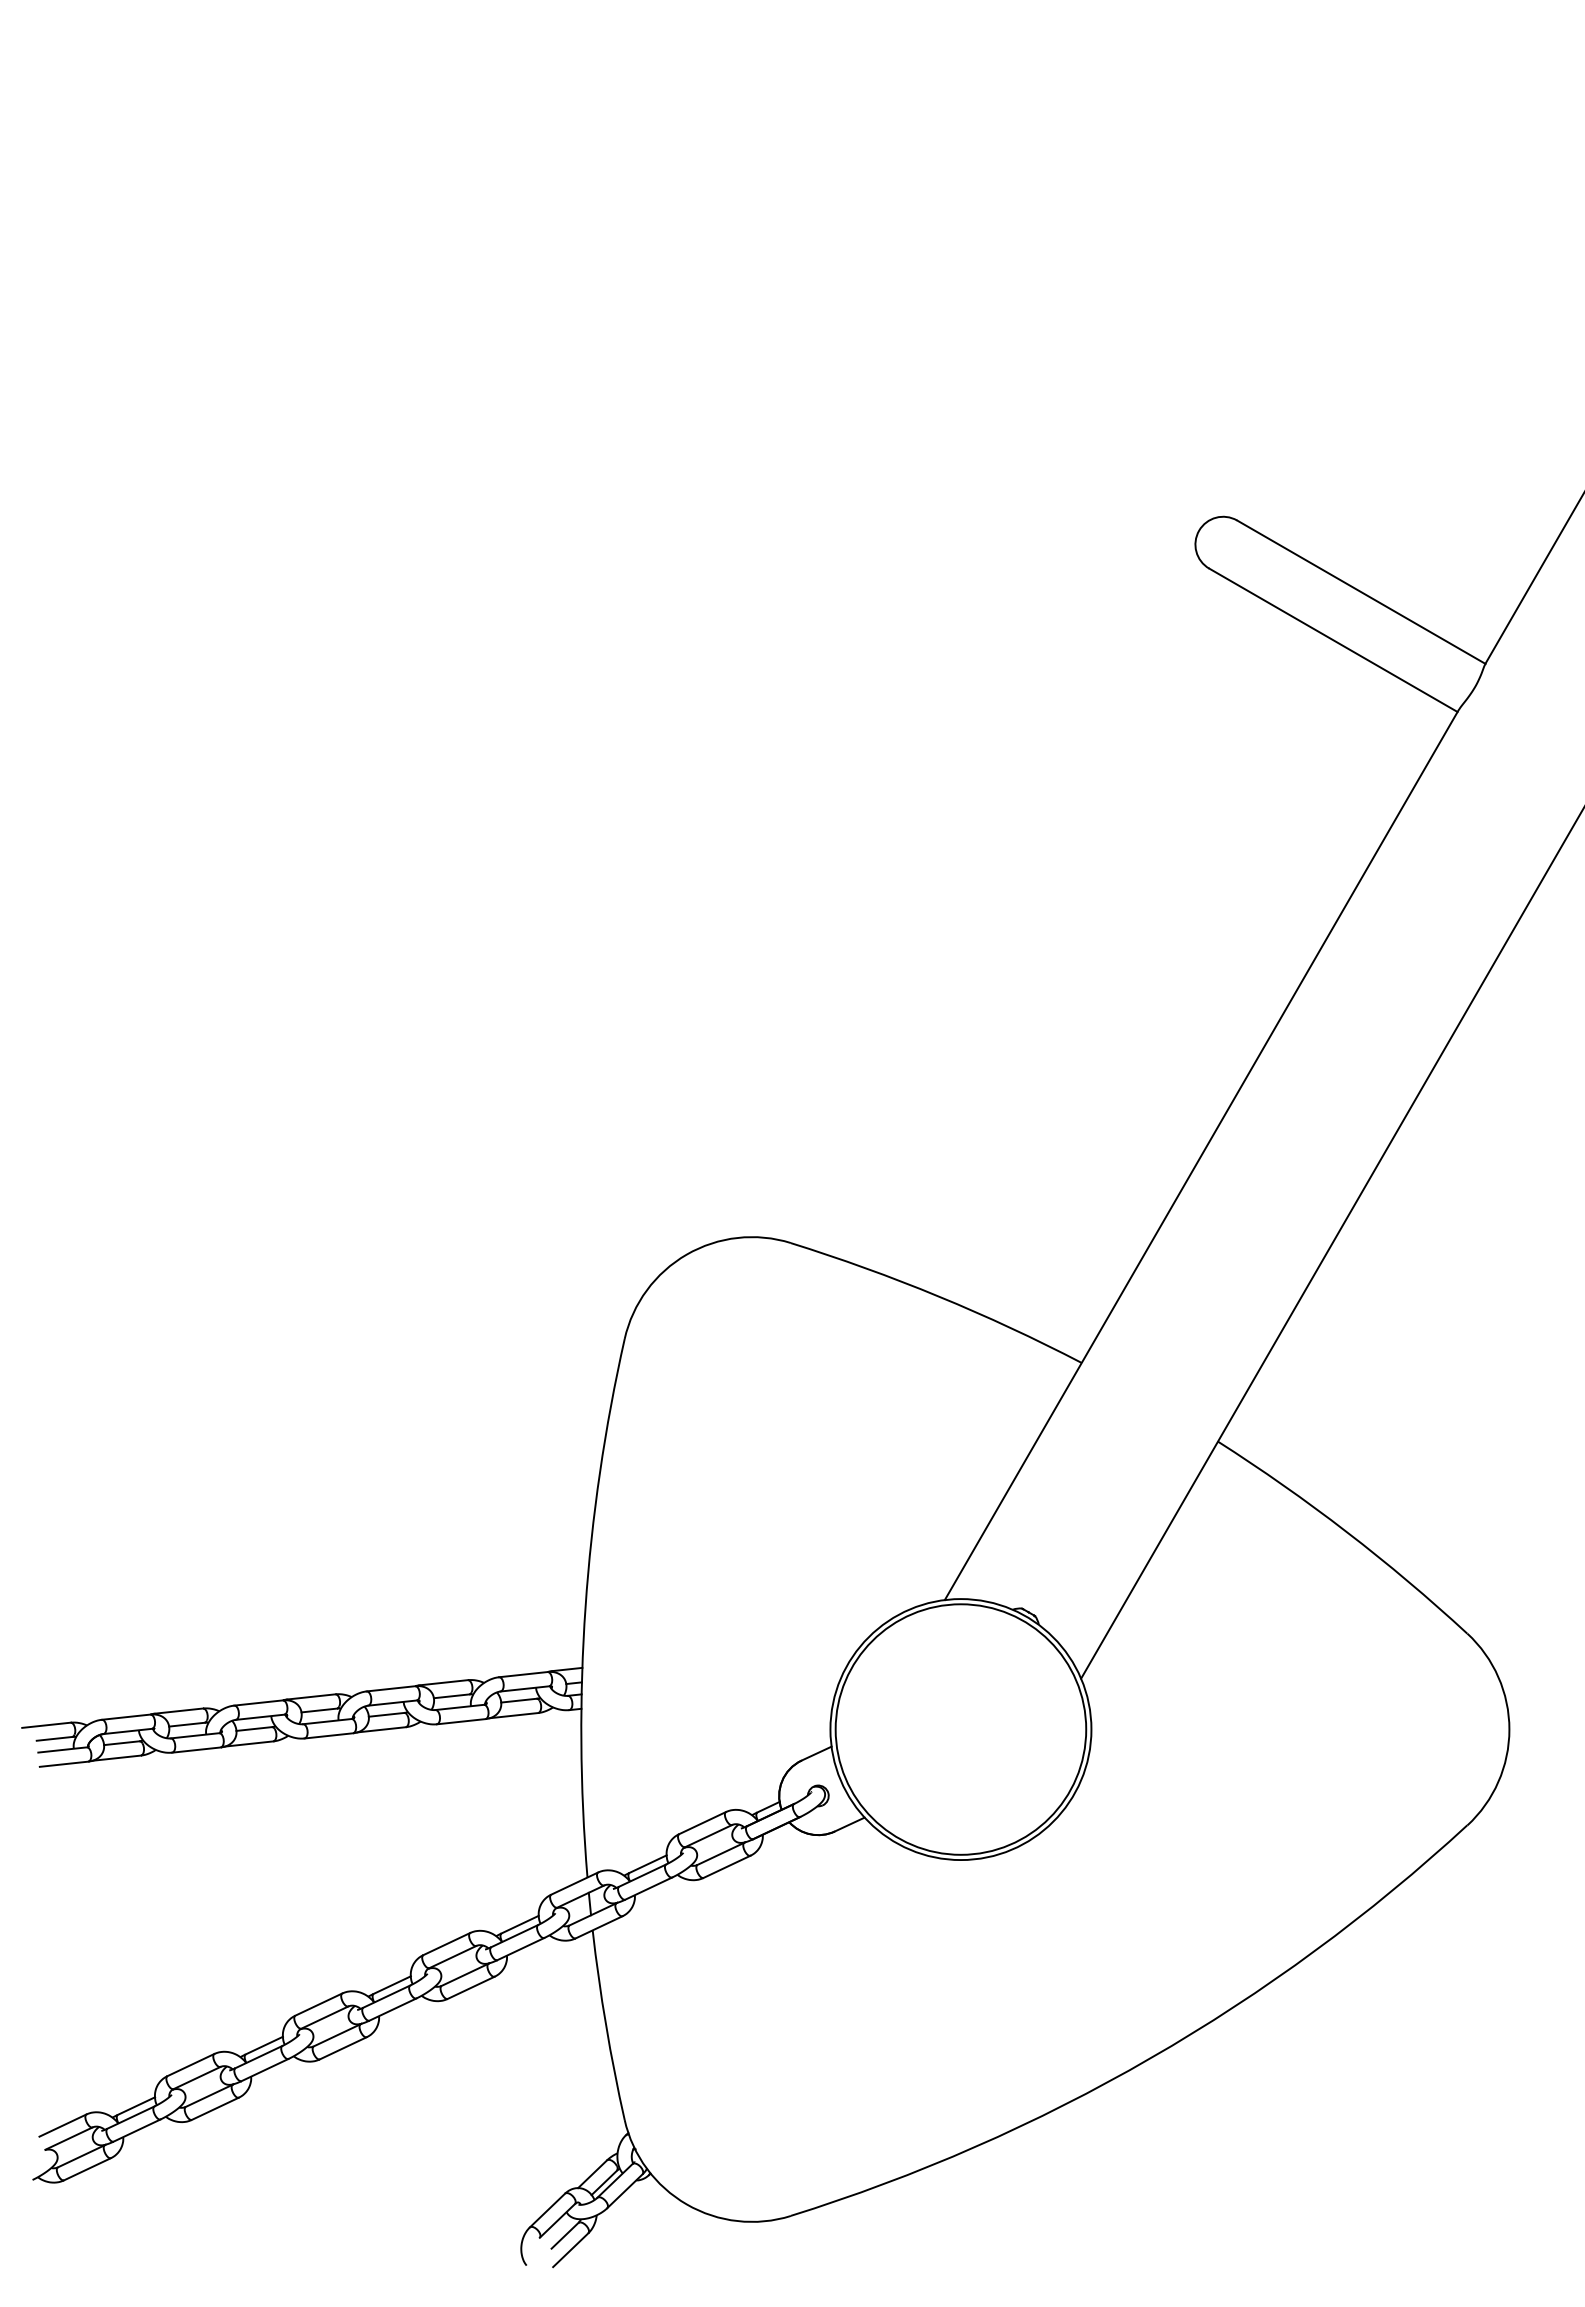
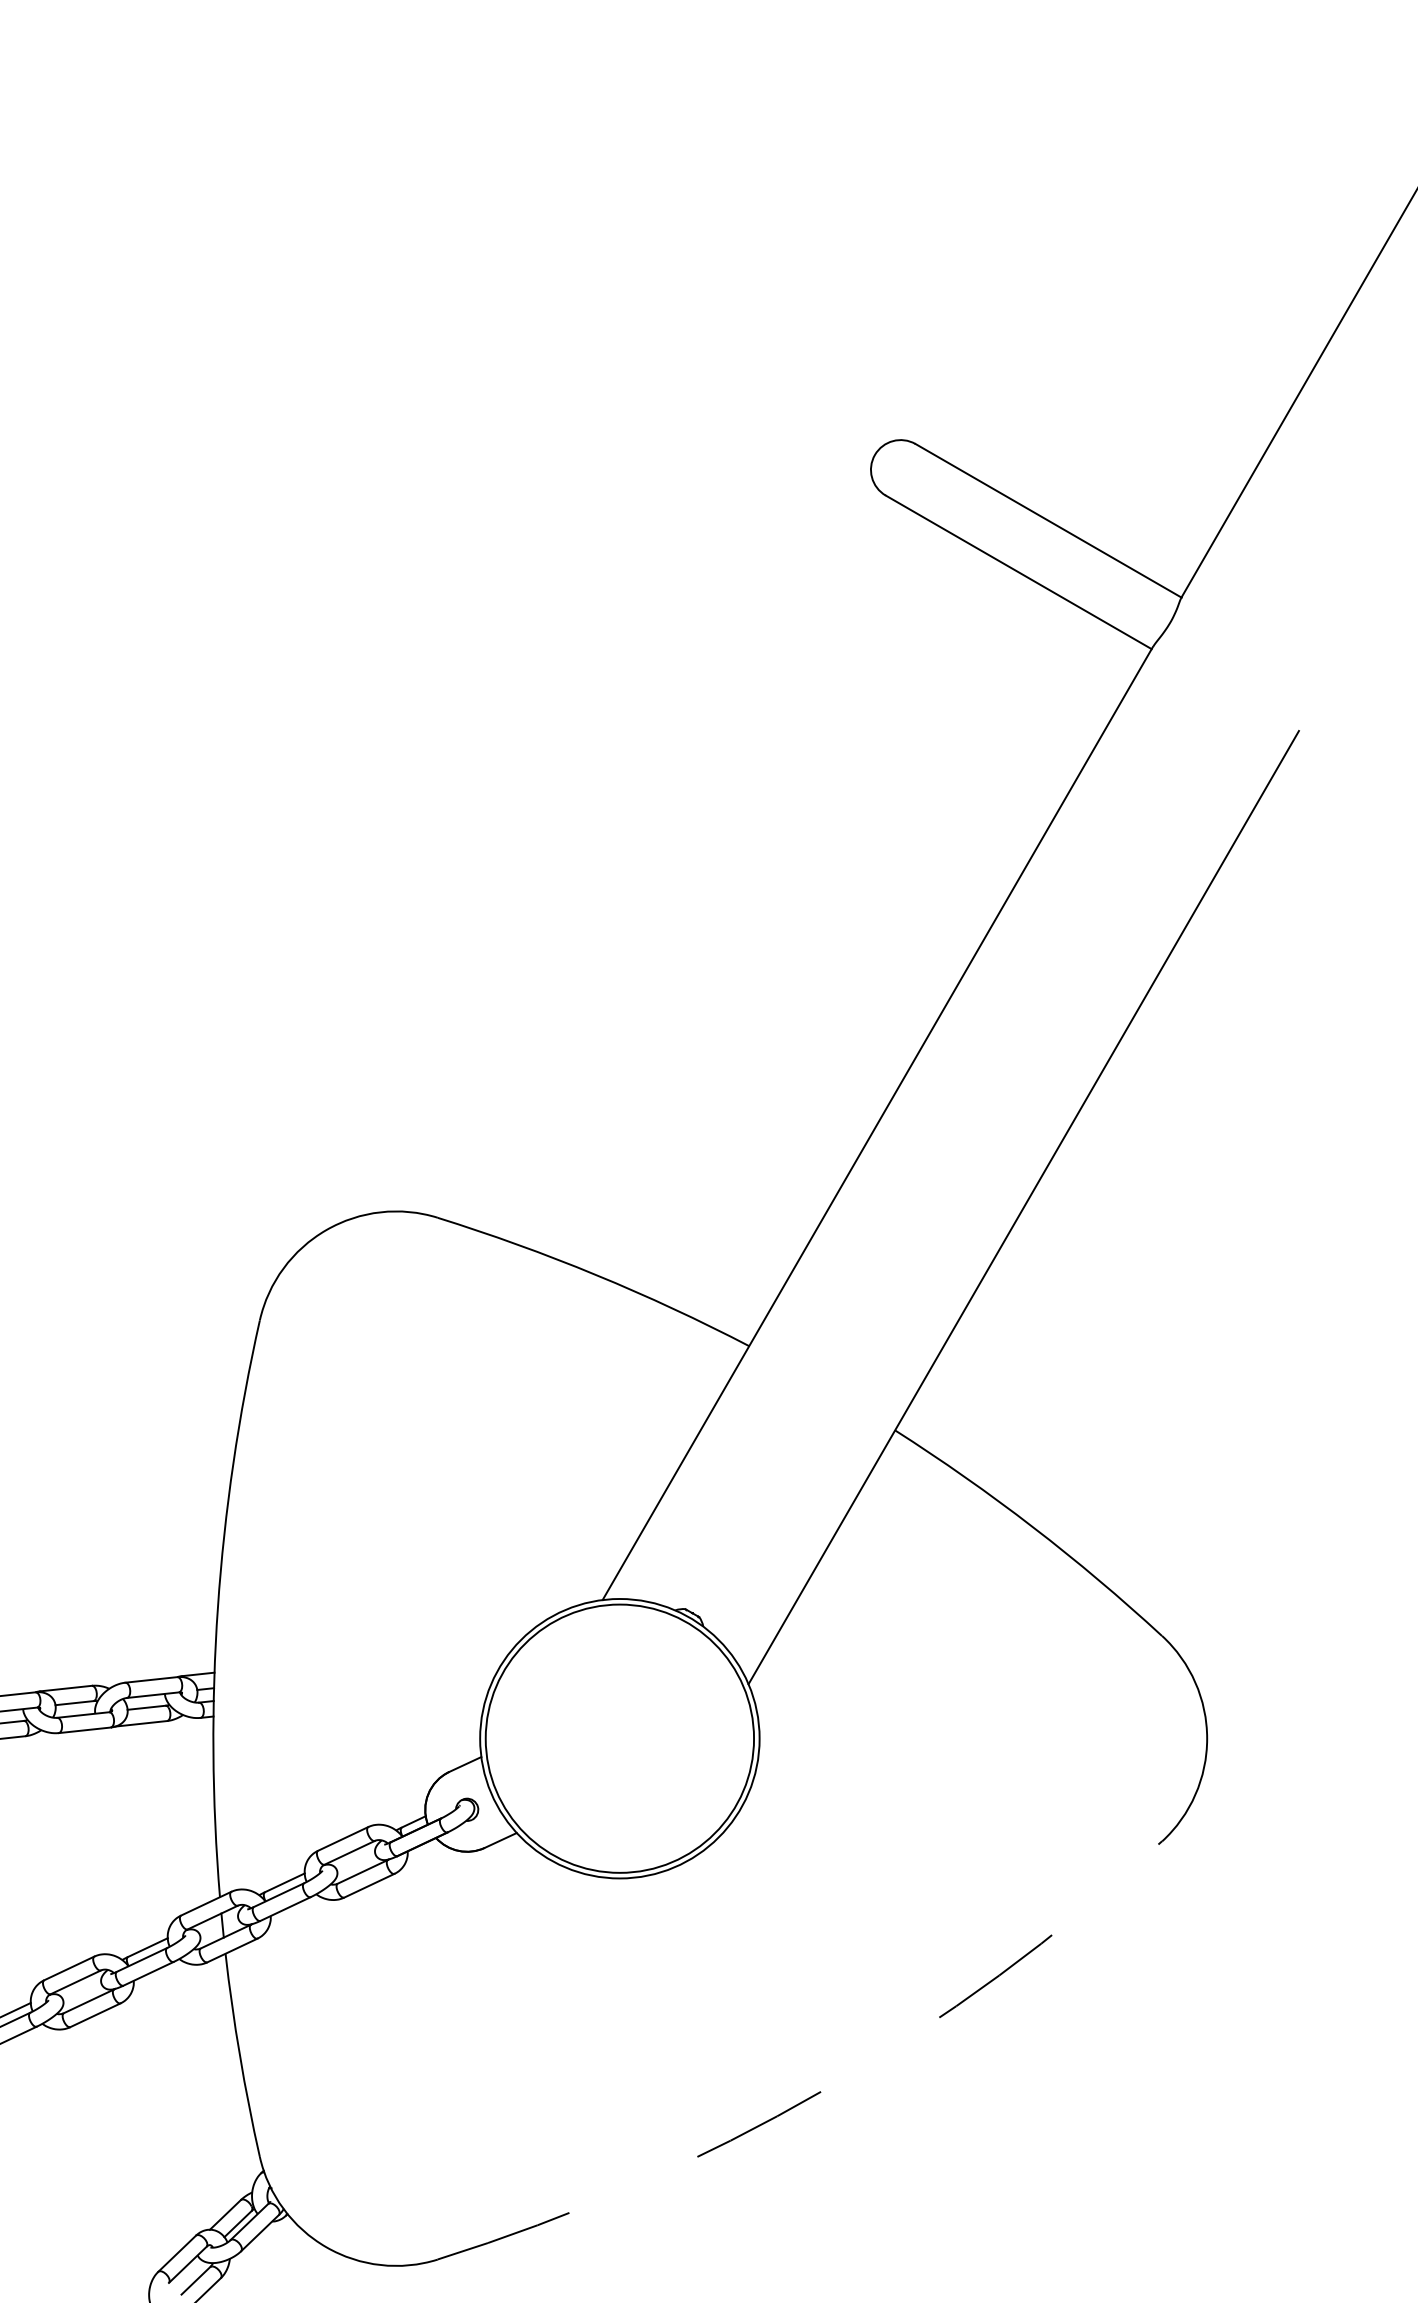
arc: (1150, 2058) -> (822, 2090), solid -> dashed

